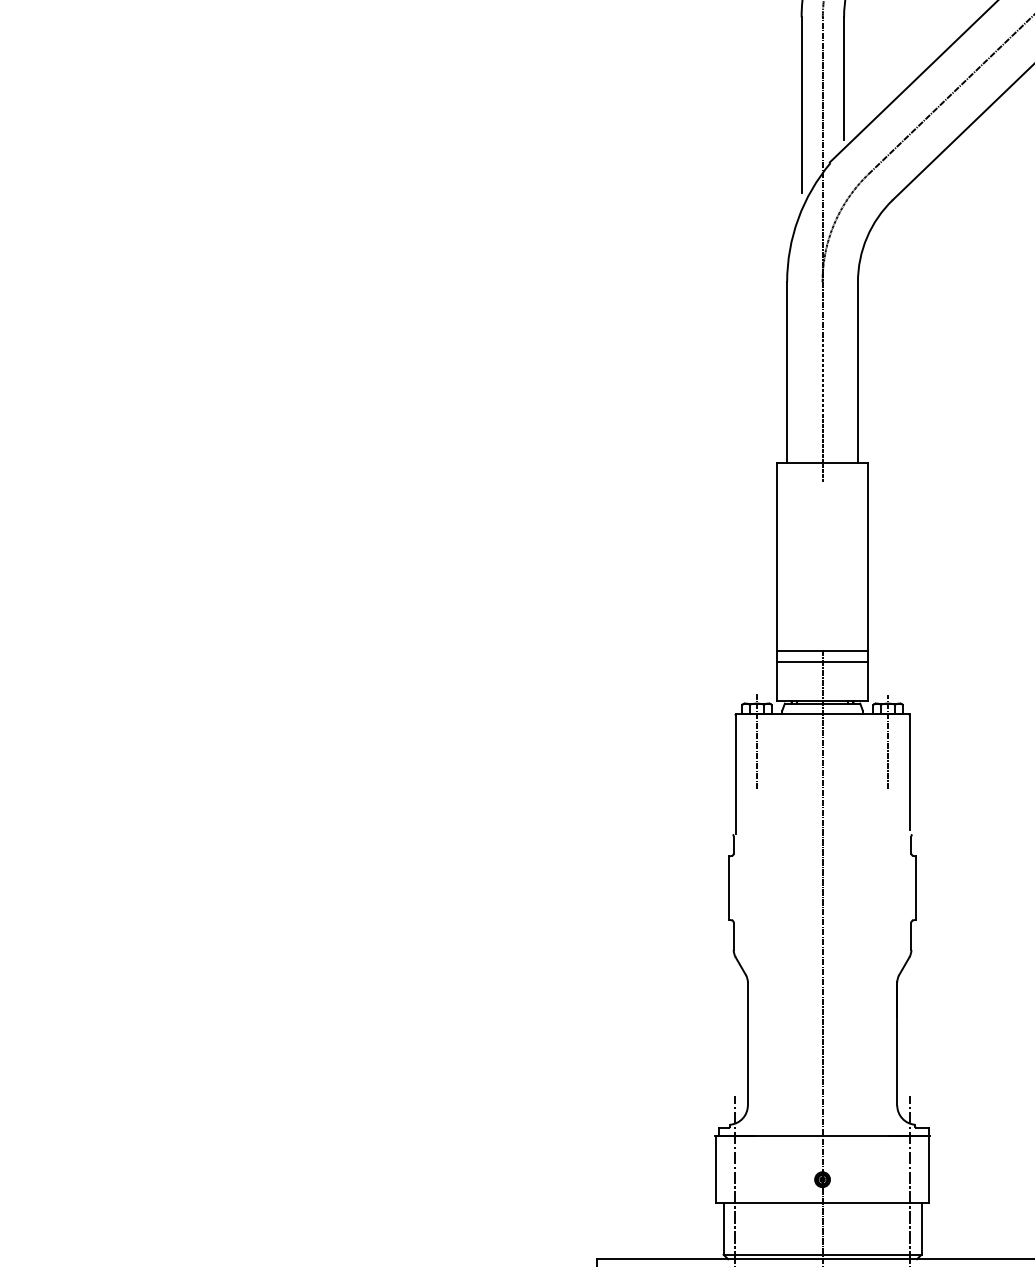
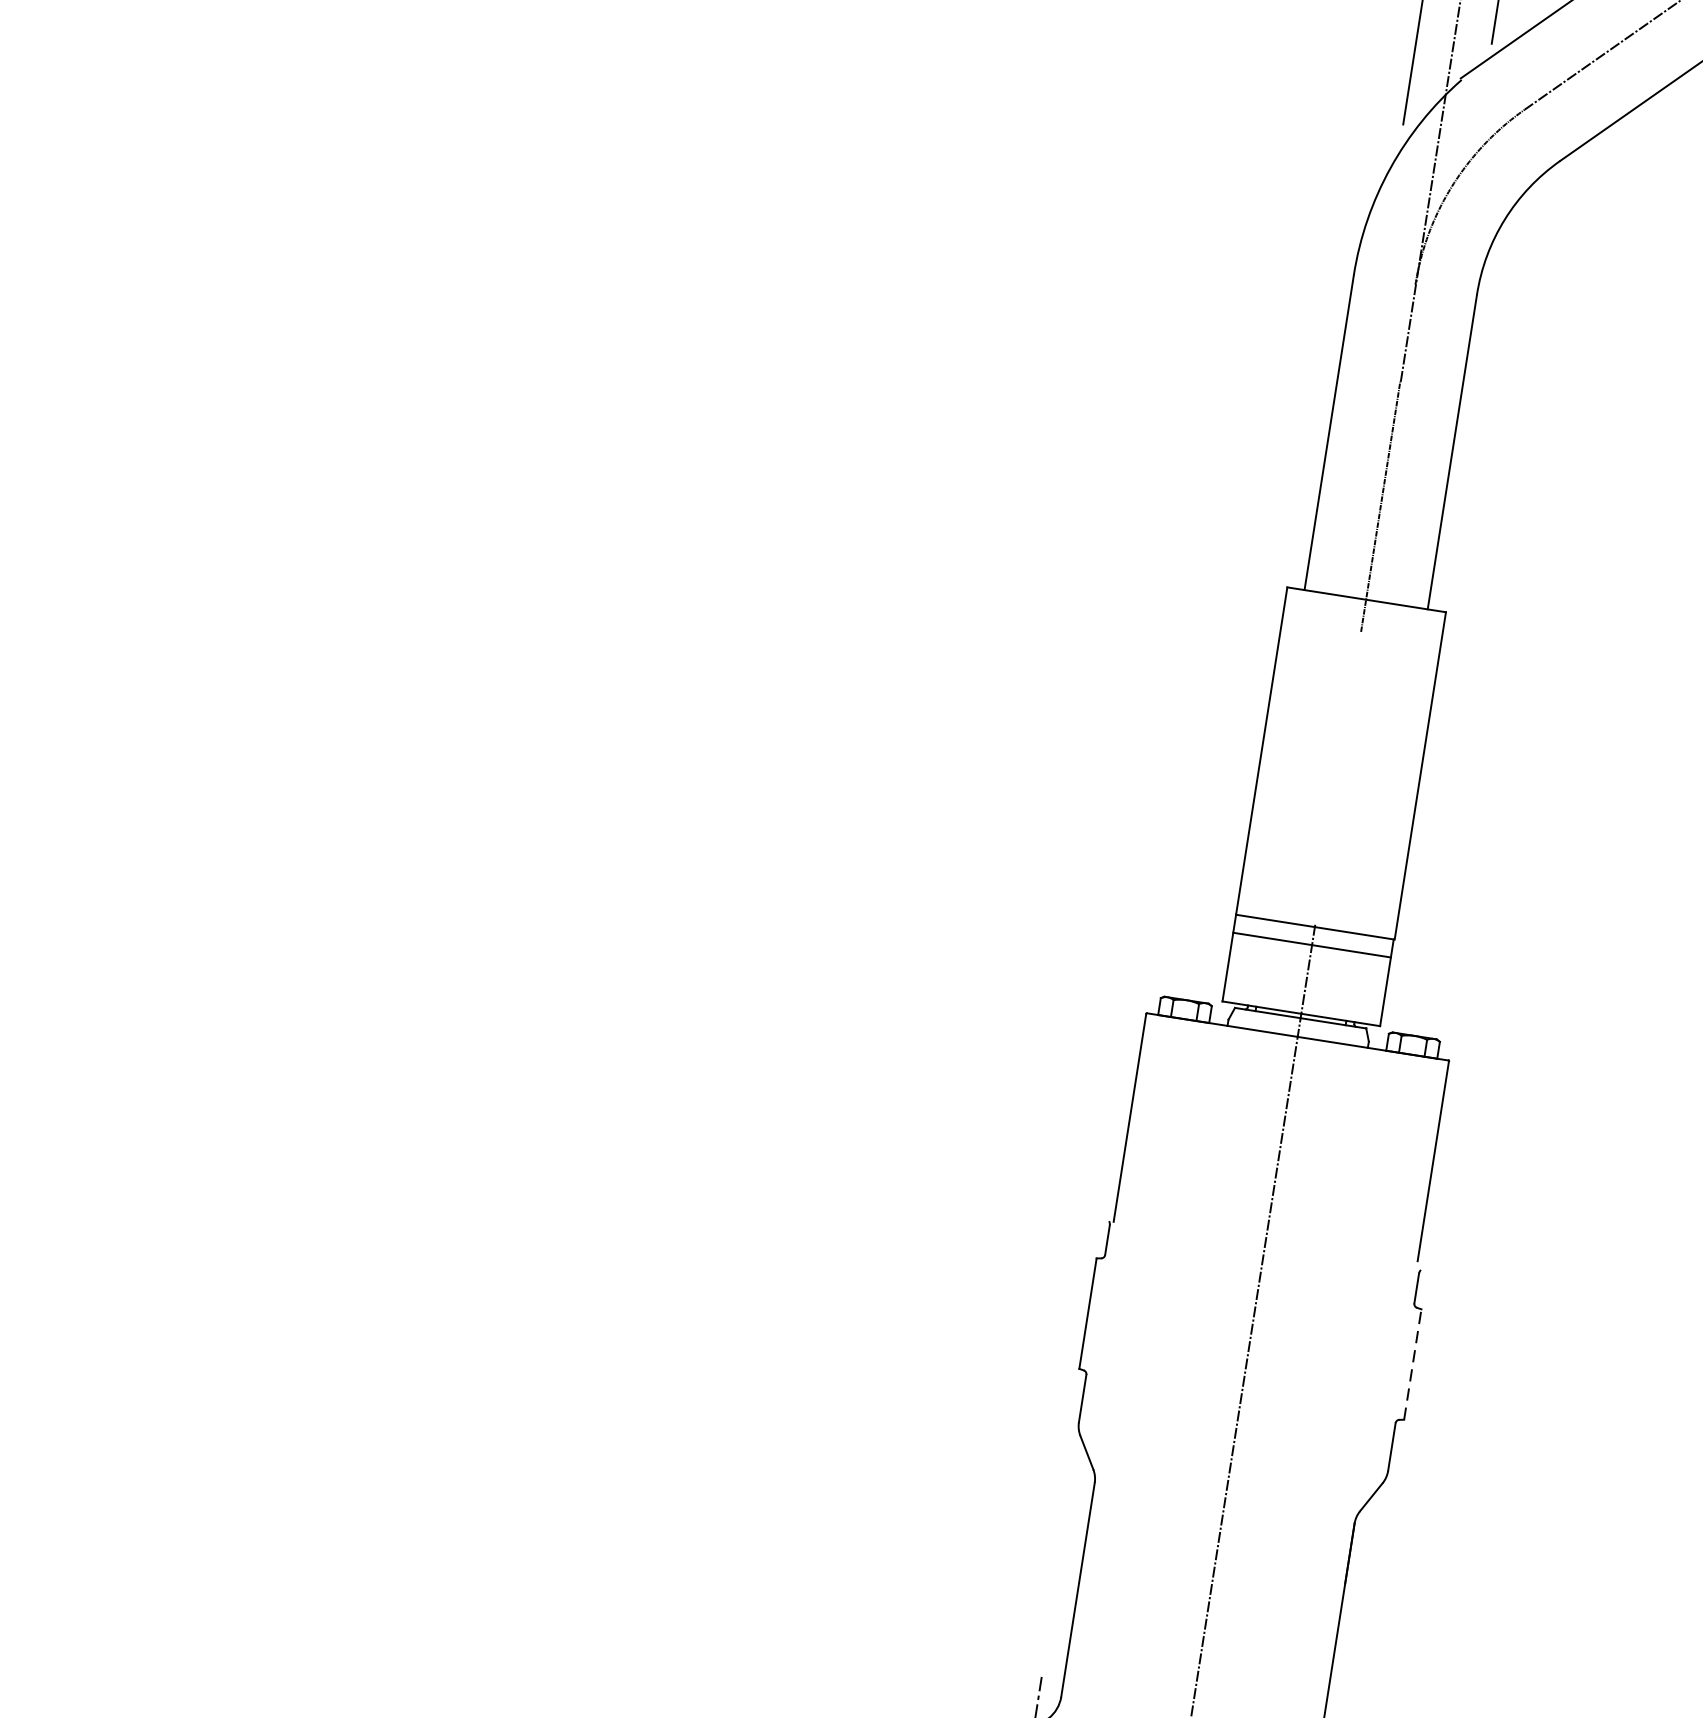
line: (757, 741) -> (1177, 1066), removed
line: (888, 742) -> (1404, 1103), removed
line: (915, 888) -> (1411, 1365), solid -> dashed

